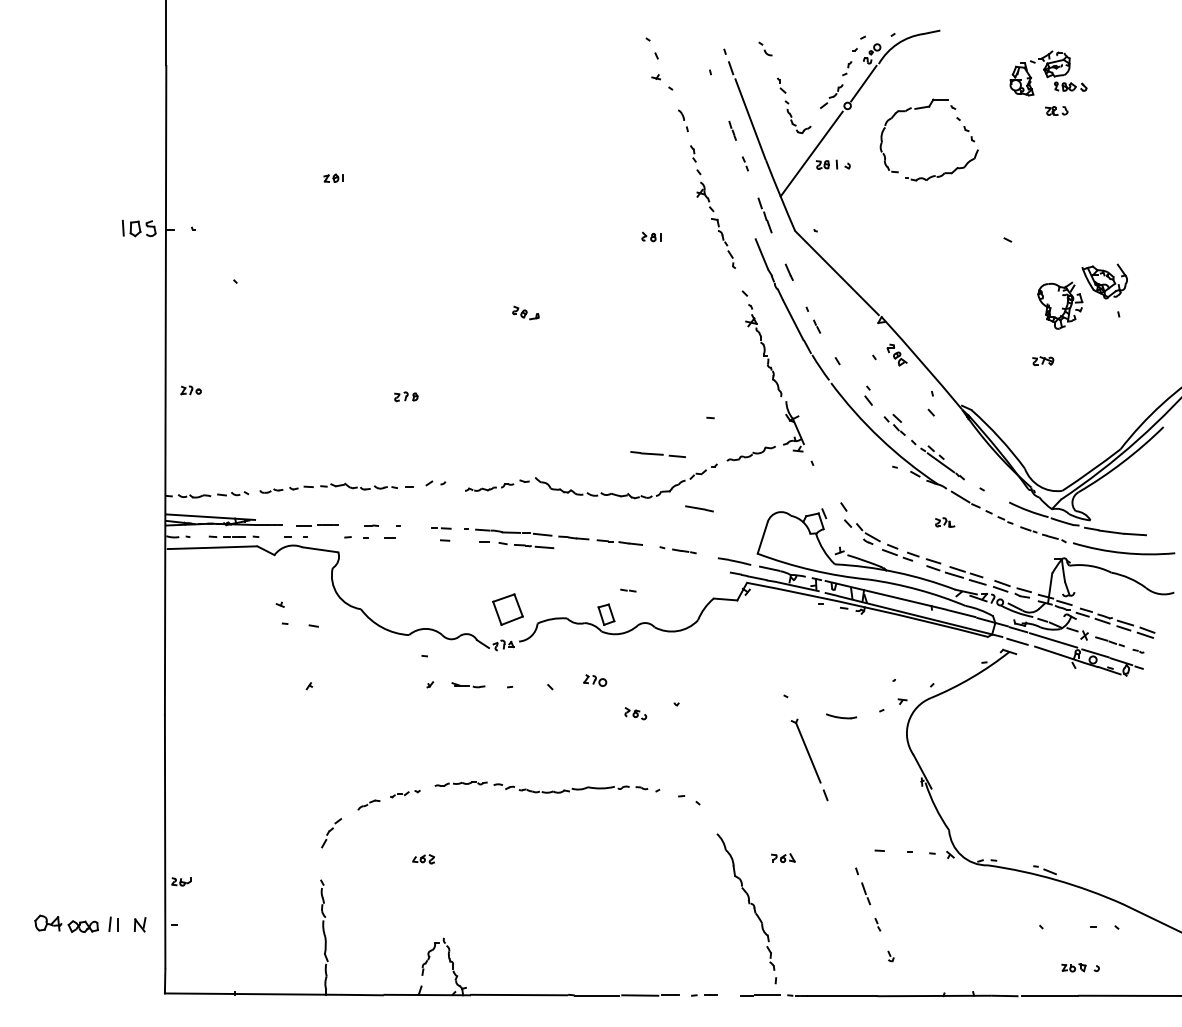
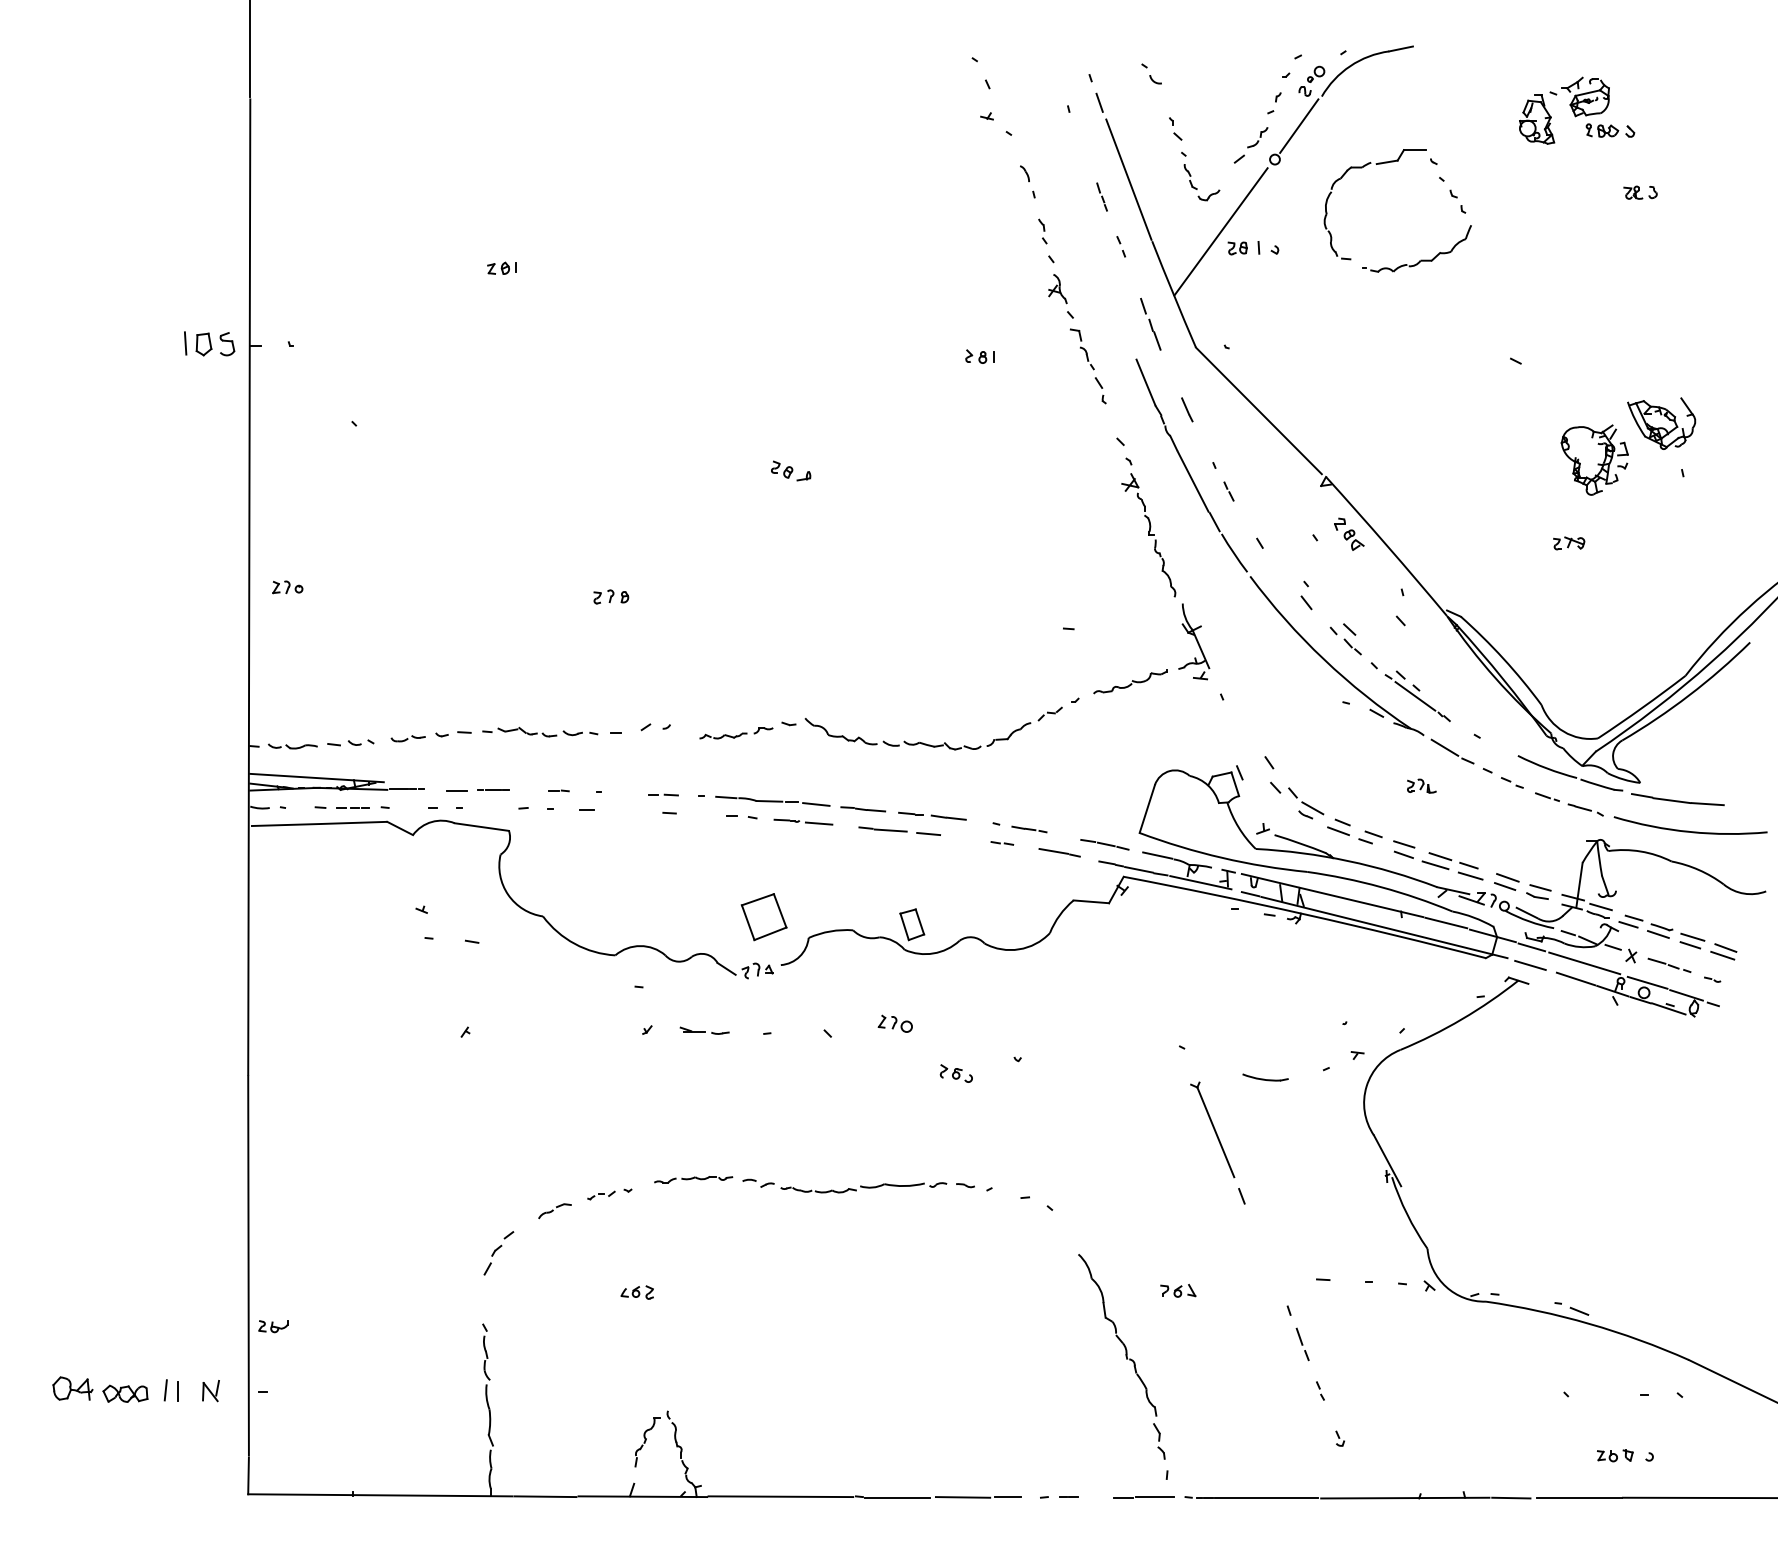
part: (1056, 110) -> (1640, 191), moved
line: (657, 454) -> (898, 831), moved
line: (699, 508) -> (1059, 852), moved
part: (493, 543) -> (742, 817), size x0.71
line: (627, 590) -> (1001, 843), moved

